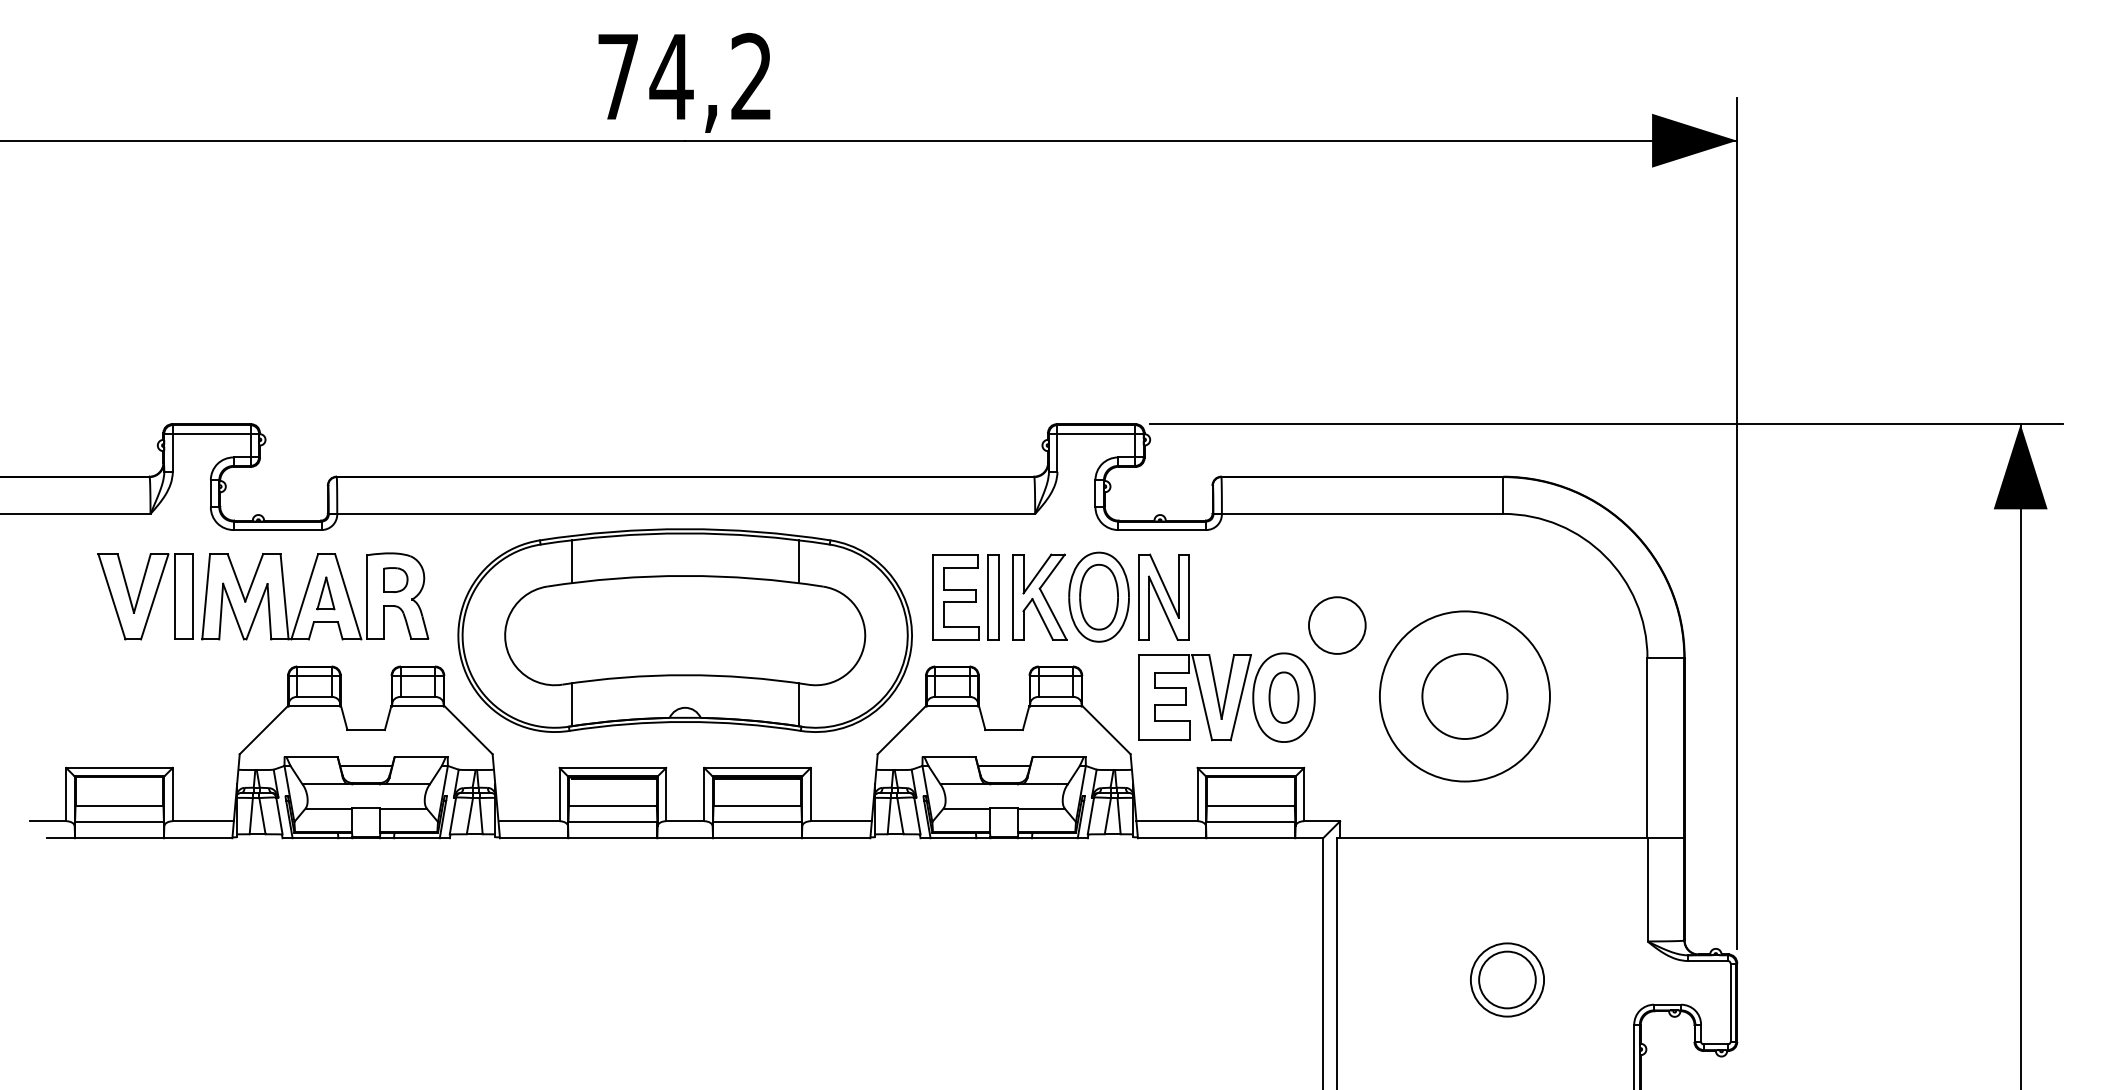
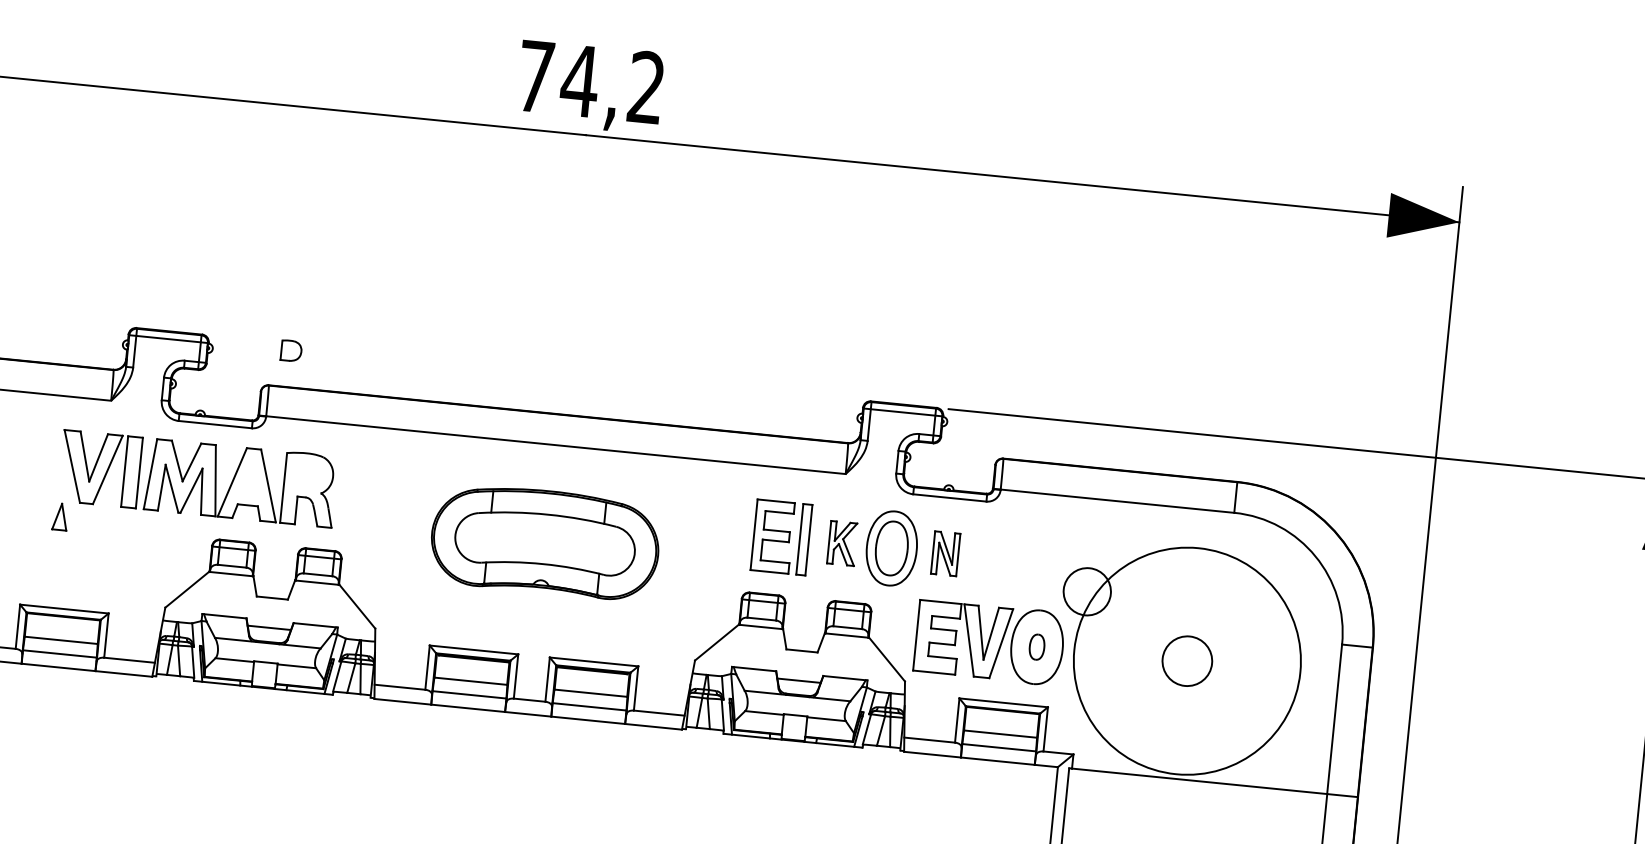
part: (395, 579) -> (291, 350), moved
part: (325, 593) -> (60, 516), moved
part: (1039, 596) -> (842, 542), size x0.6
part: (1163, 596) -> (945, 553), size x0.6
part: (684, 630) -> (544, 541), size x0.6
circle: (1464, 696) -> (1187, 661), size x0.7
circle: (1464, 696) -> (1187, 661), size x1.6
part: (1283, 697) -> (1036, 647), size x0.6

